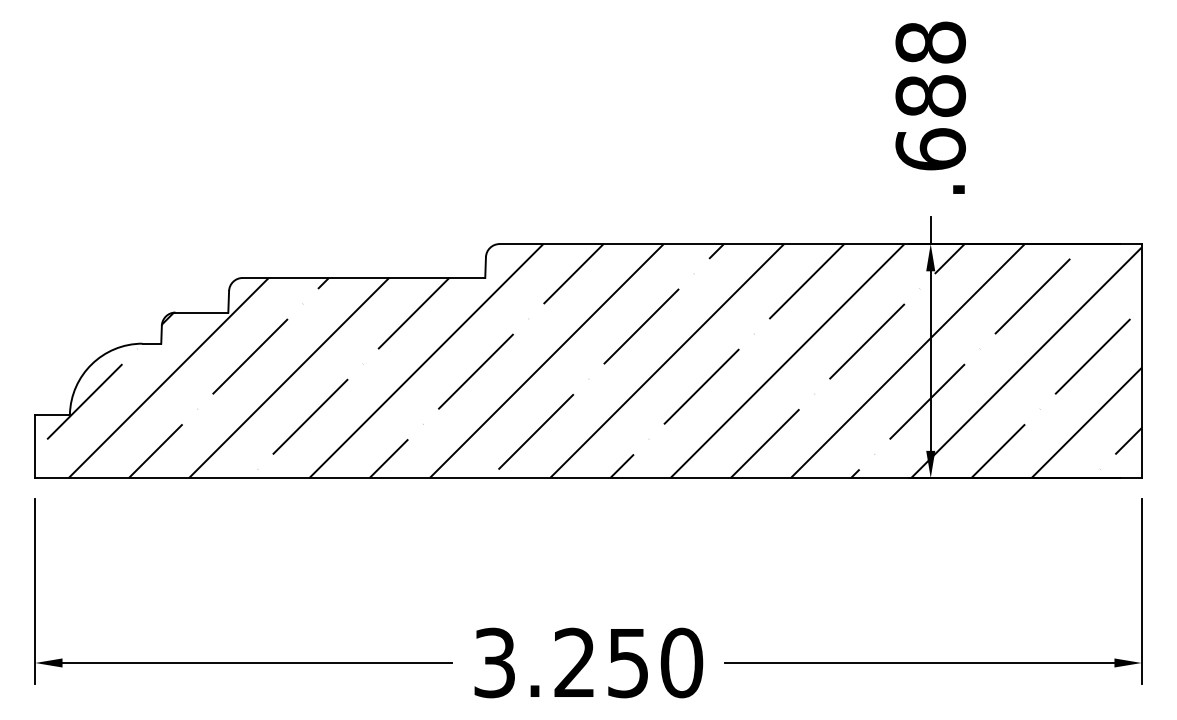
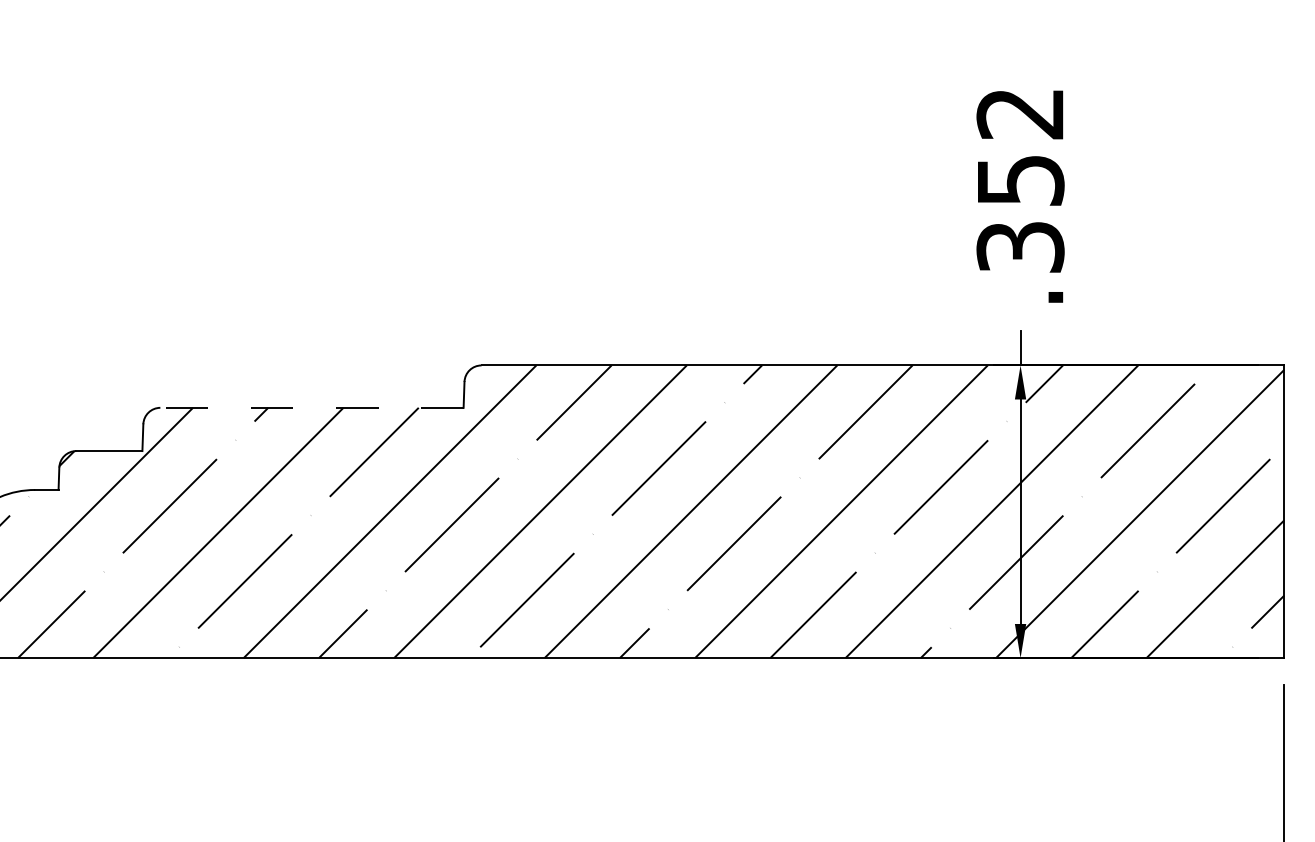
text: (930, 95) -> (1020, 179), .688 -> .352
line: (363, 277) -> (311, 407), solid -> dashed

